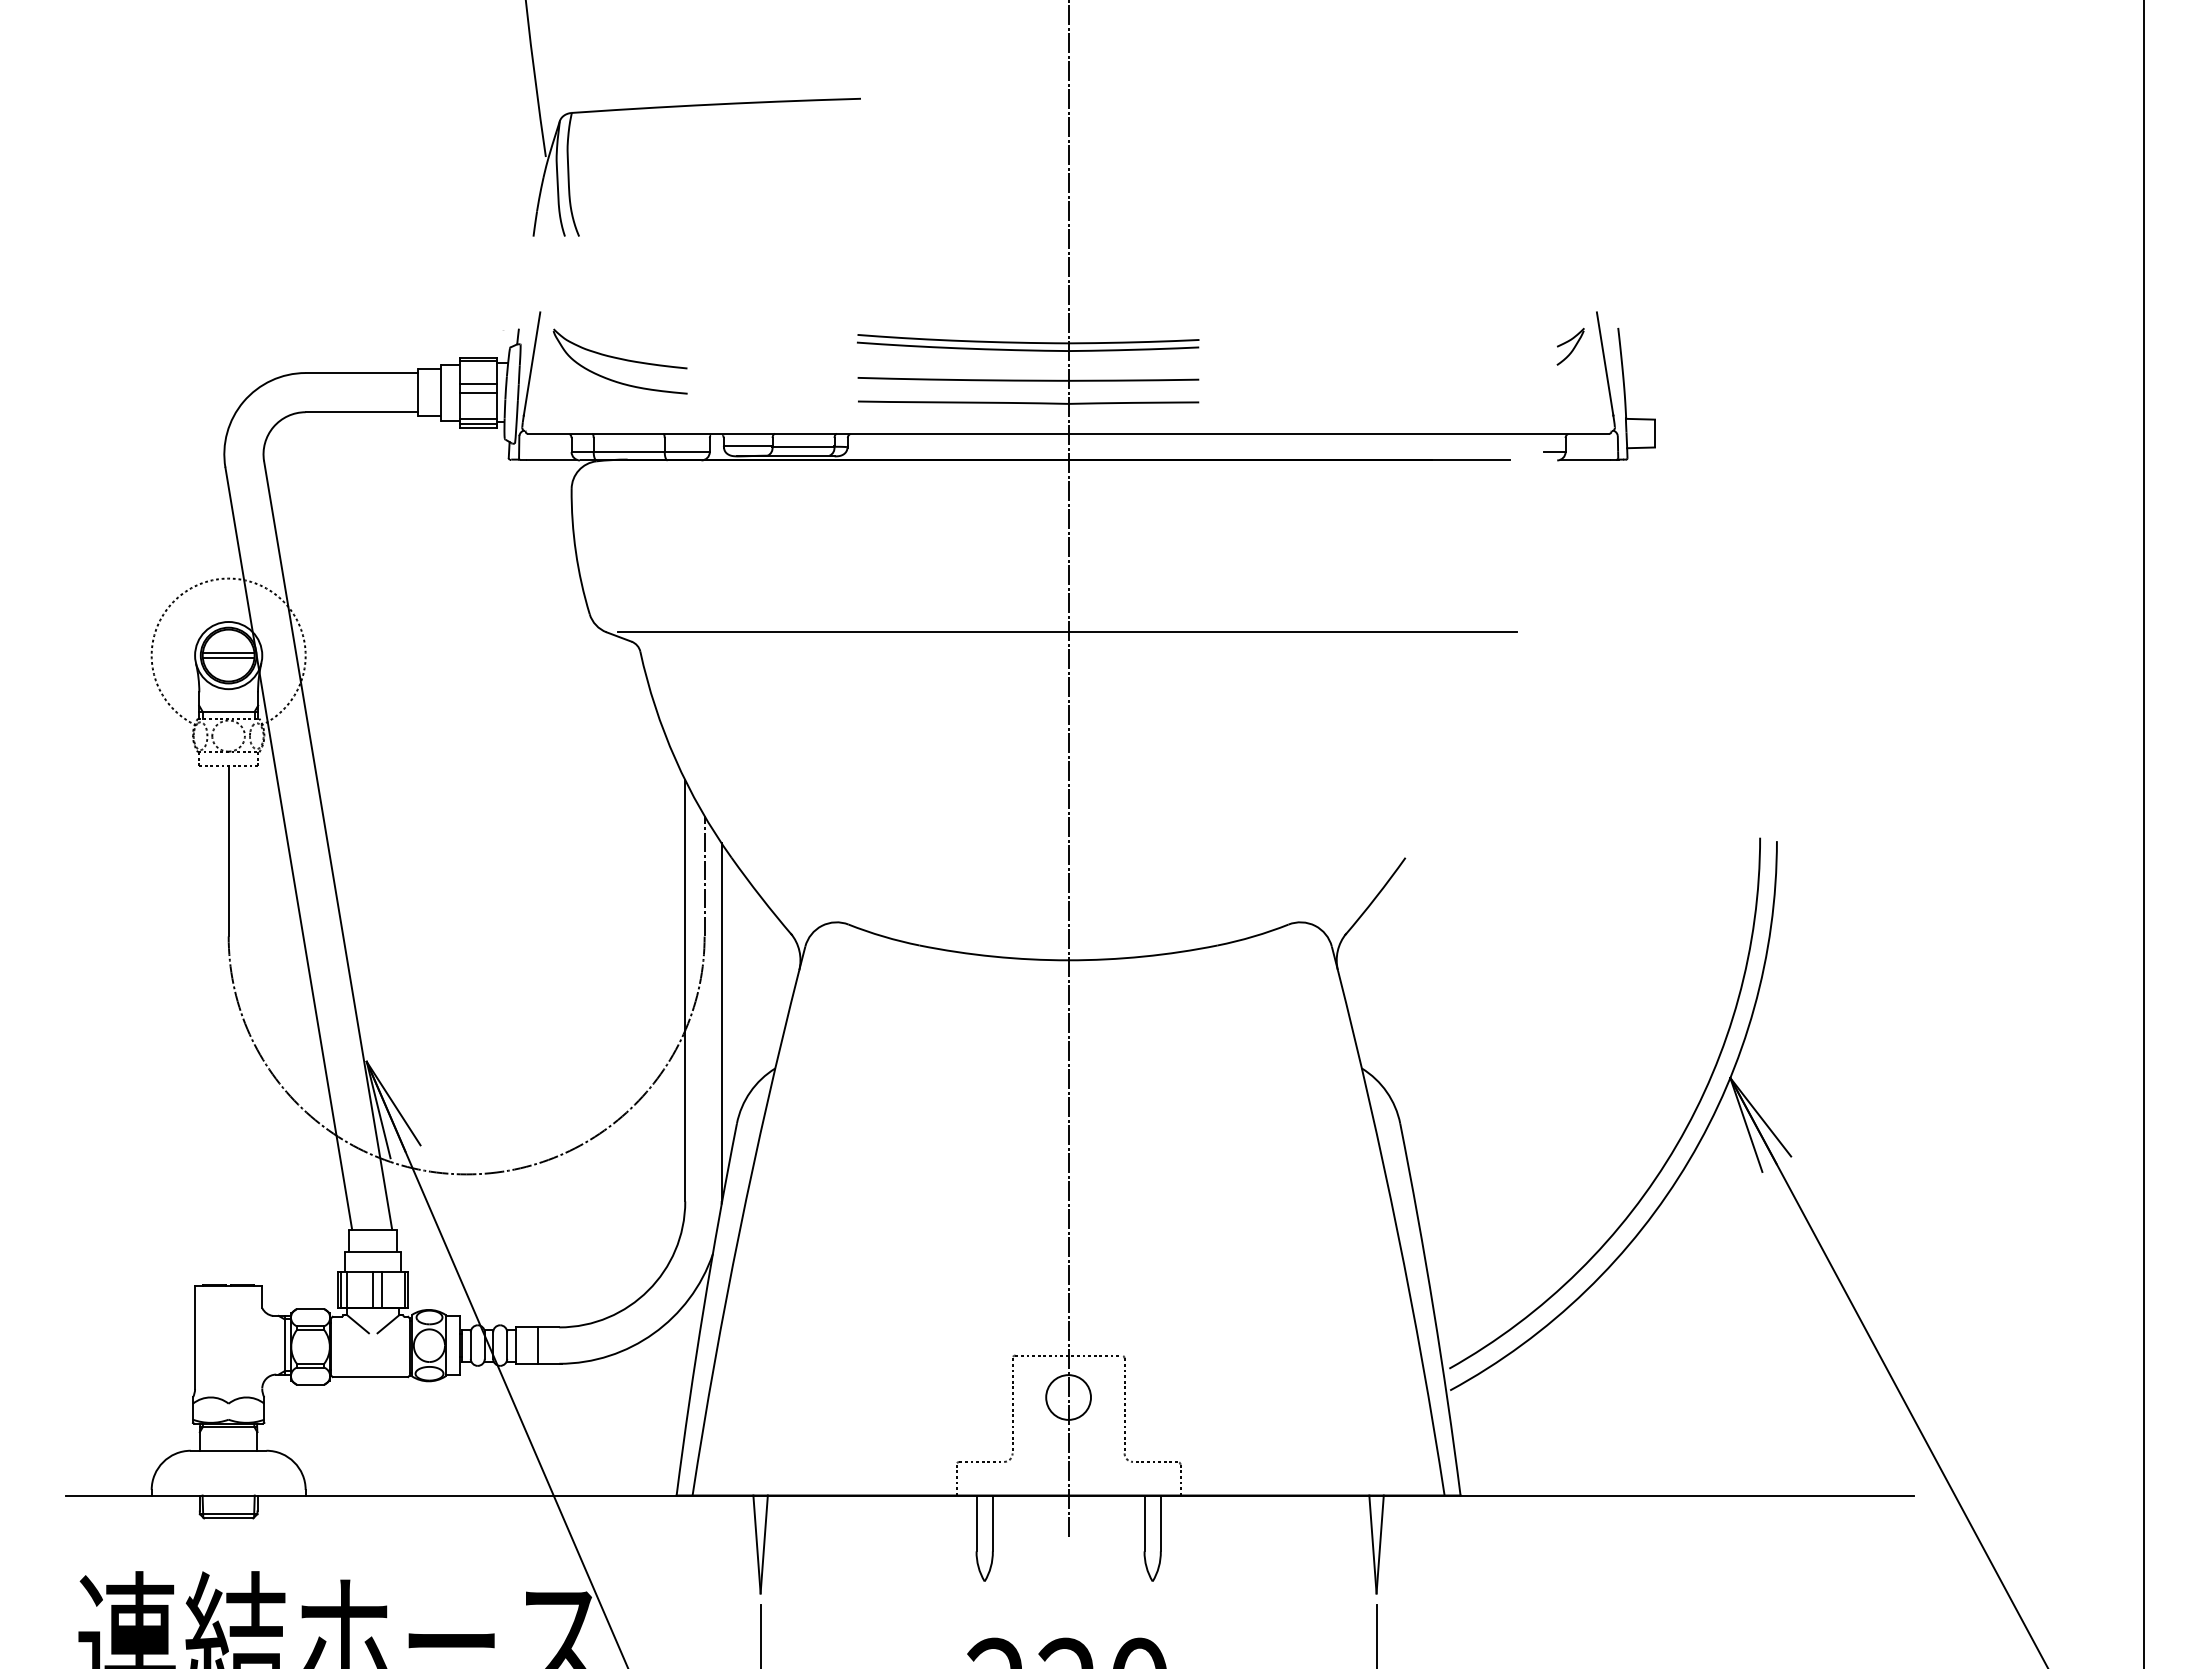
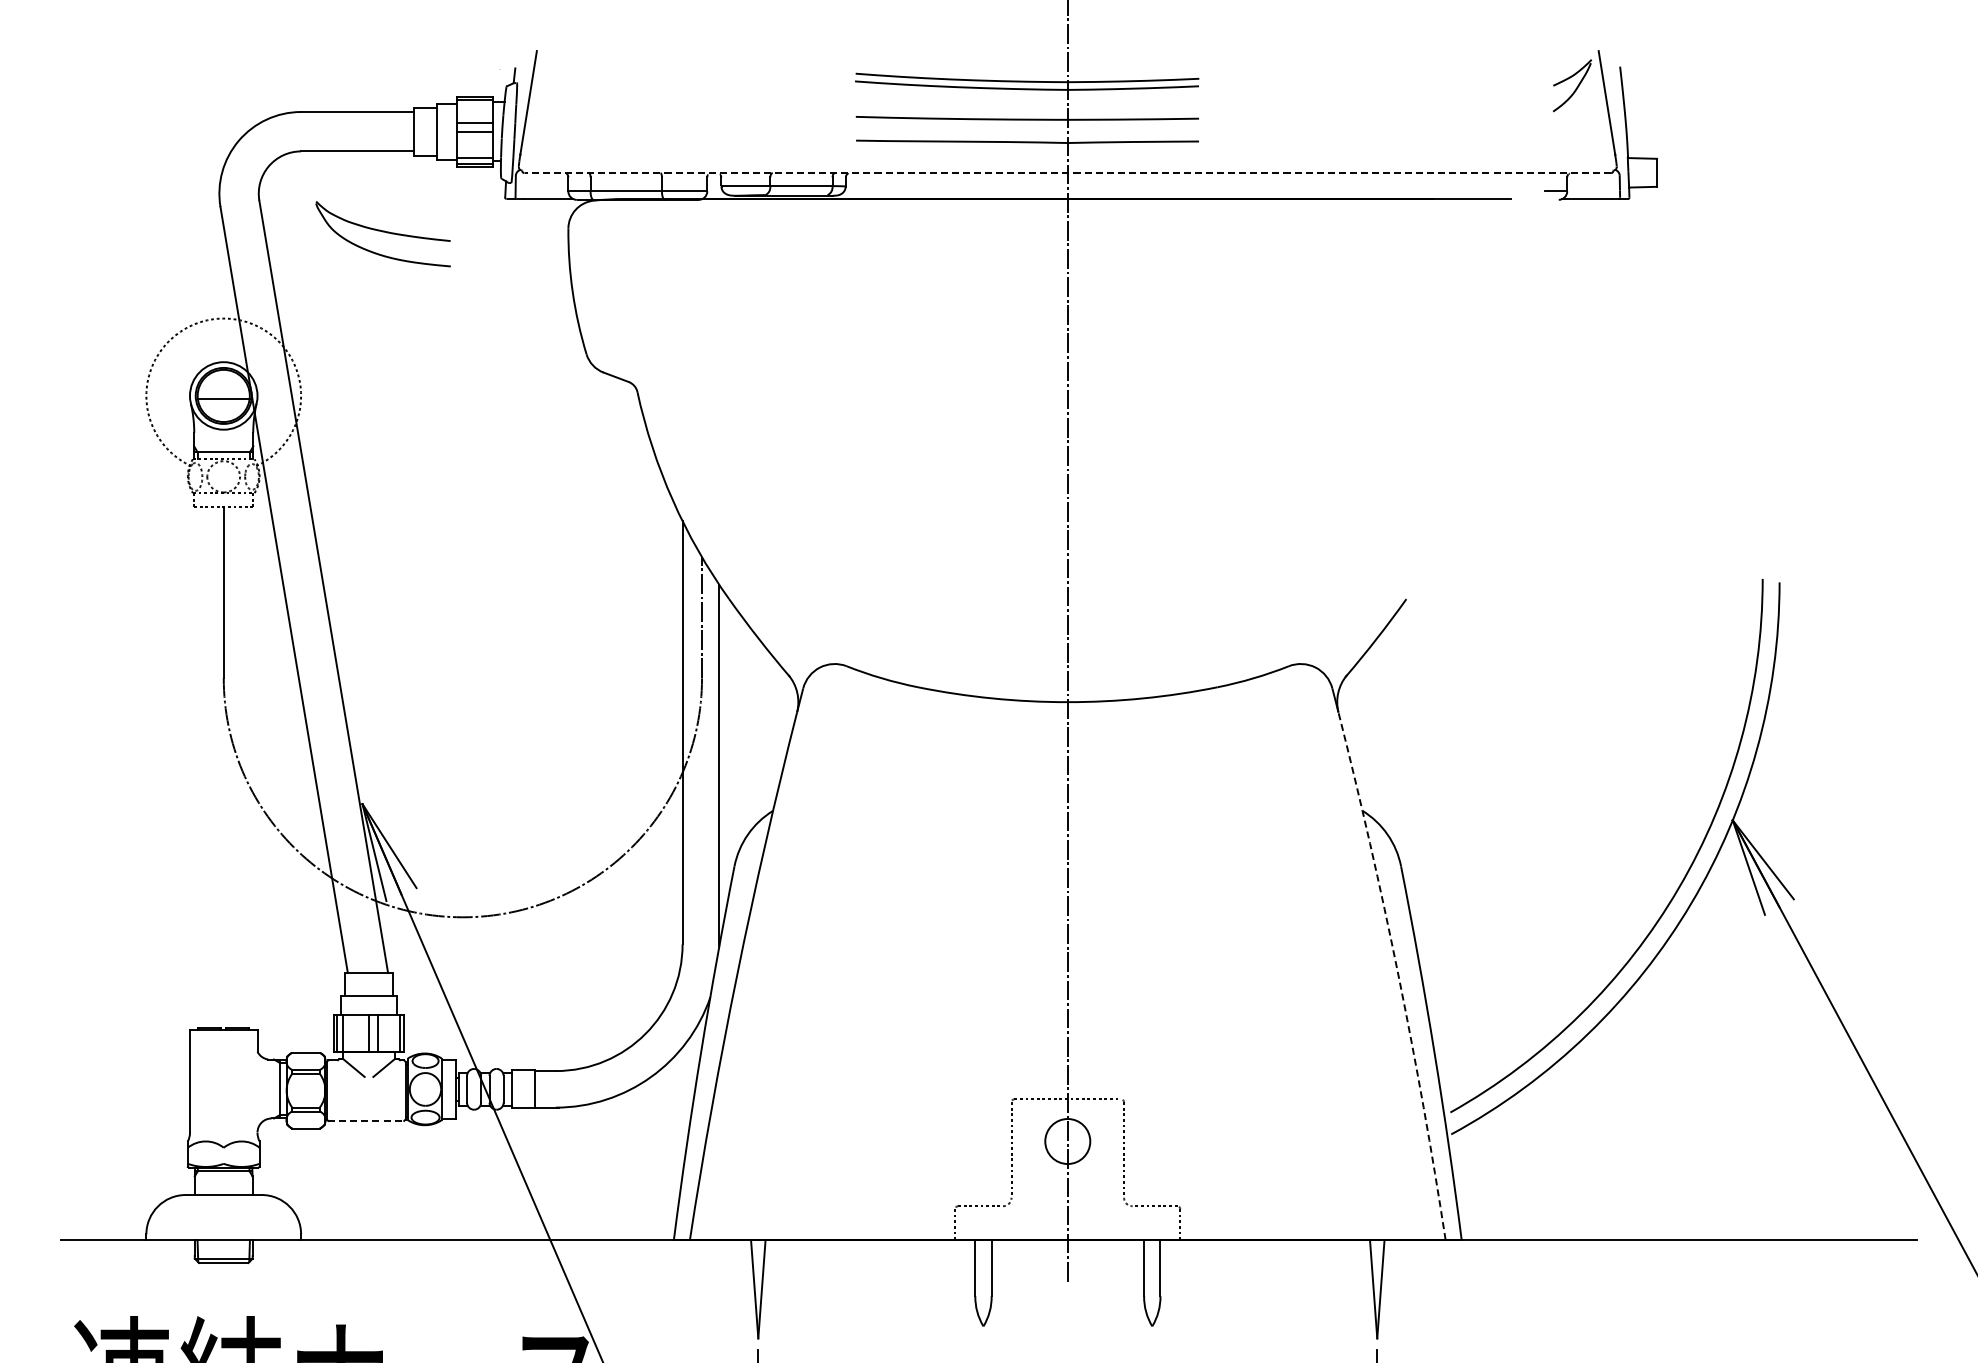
part: (1570, 346) -> (1572, 85), size x1.4
part: (619, 361) -> (382, 234), moved
line: (1068, 433) -> (1067, 172), solid -> dashed
line: (1066, 632) -> (1065, 372), removed
line: (228, 652) -> (223, 392), removed
arc: (1397, 1231) -> (1398, 974), solid -> dashed
line: (370, 1377) -> (366, 1121), solid -> dashed

